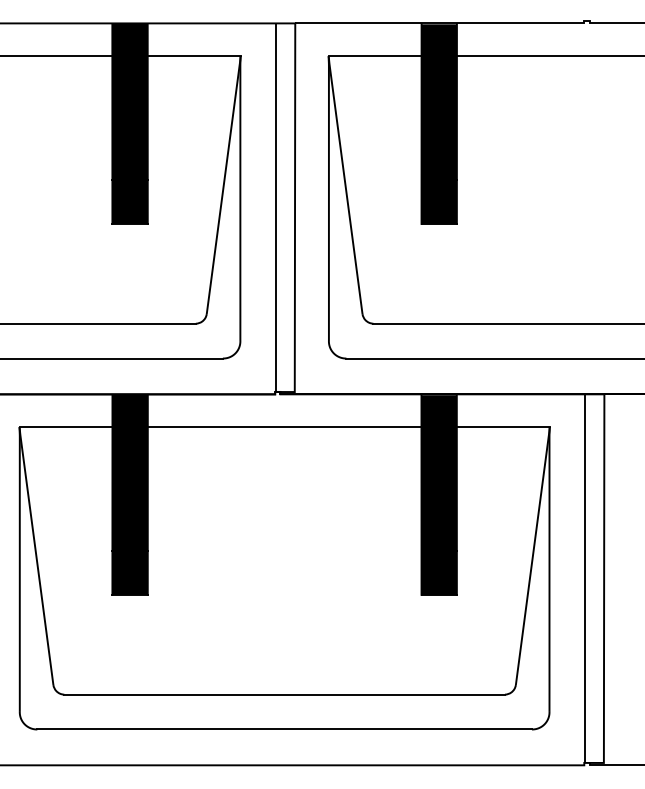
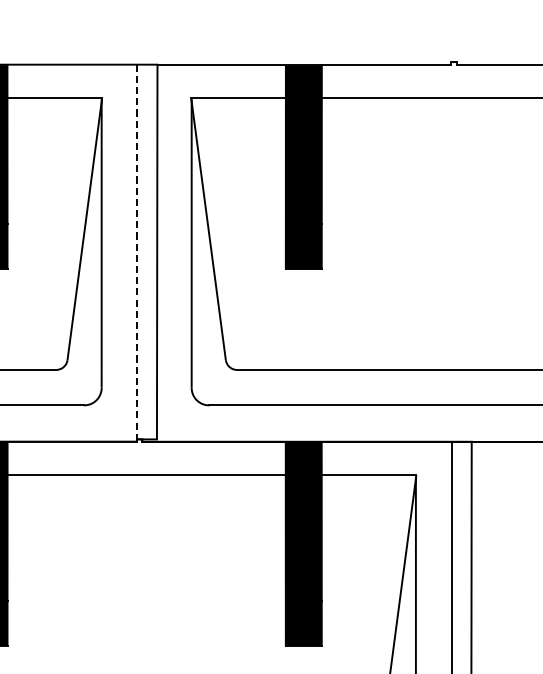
line: (275, 208) -> (137, 252), solid -> dashed

